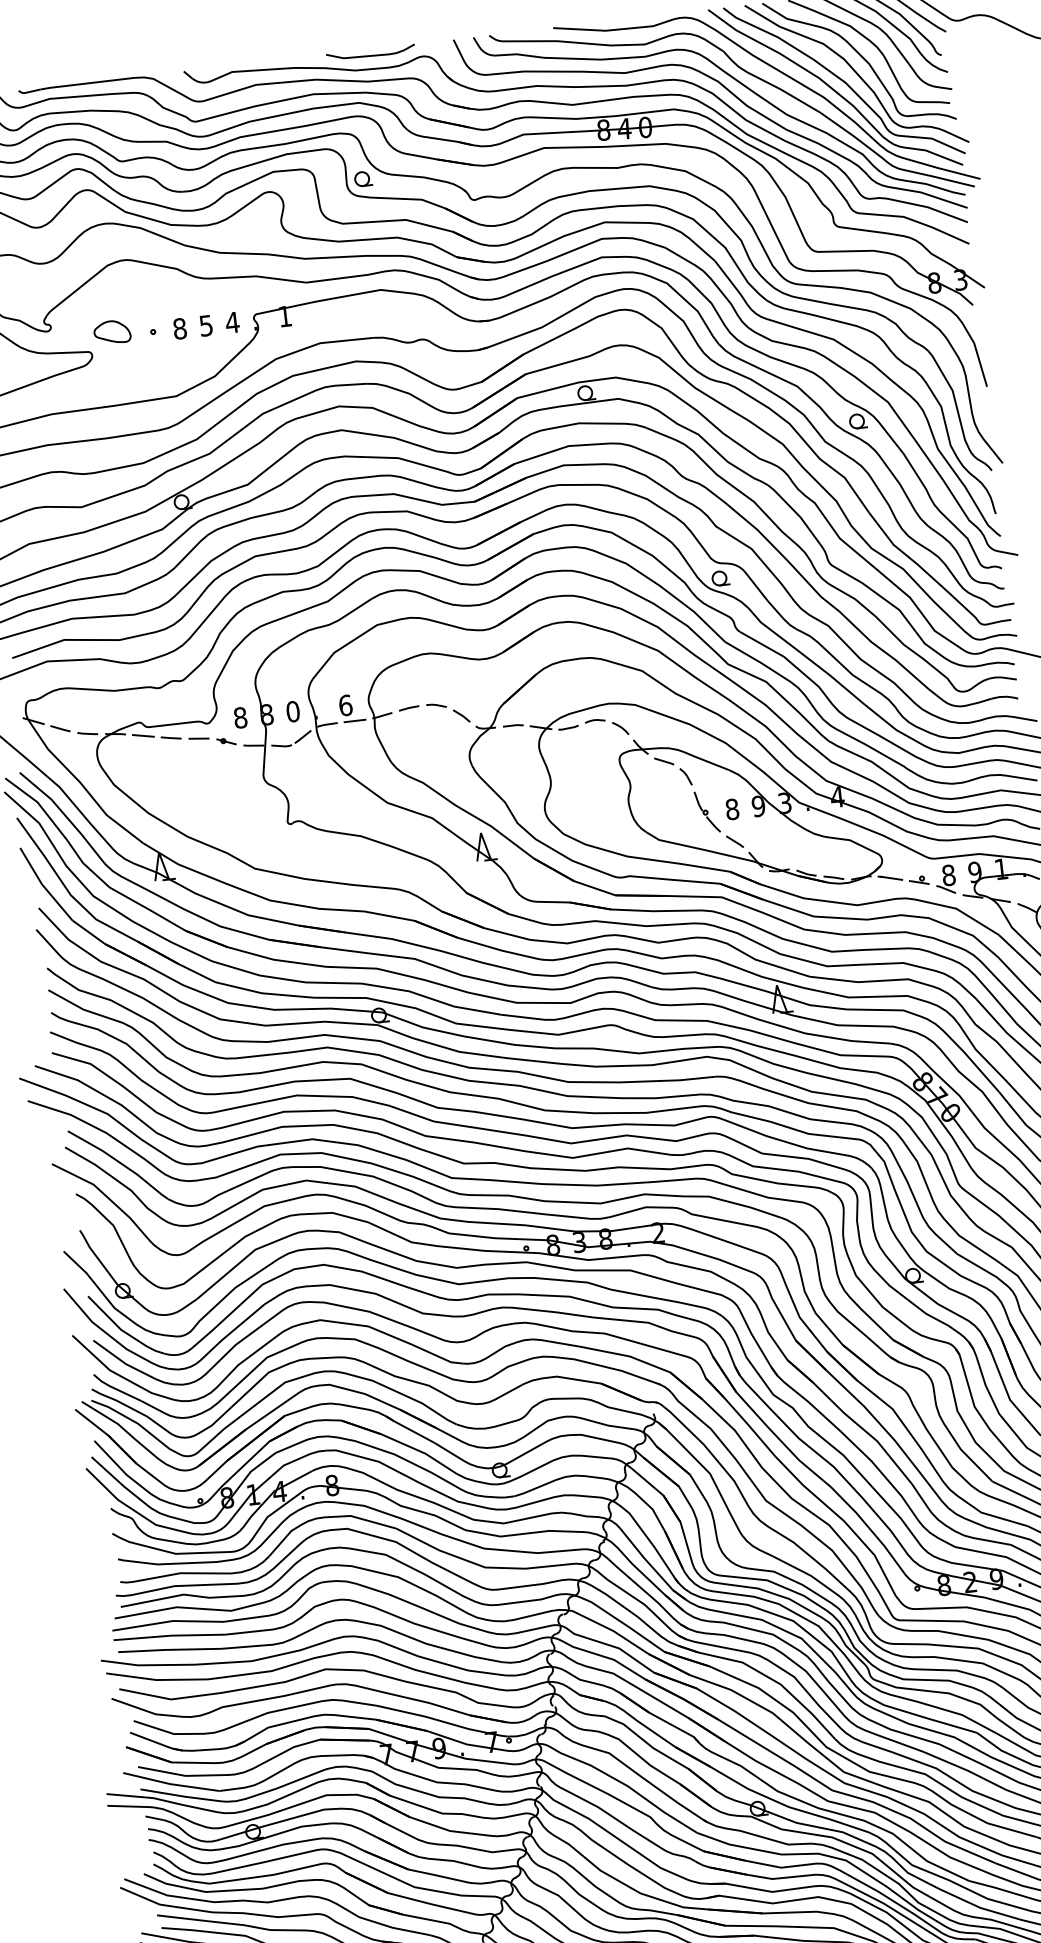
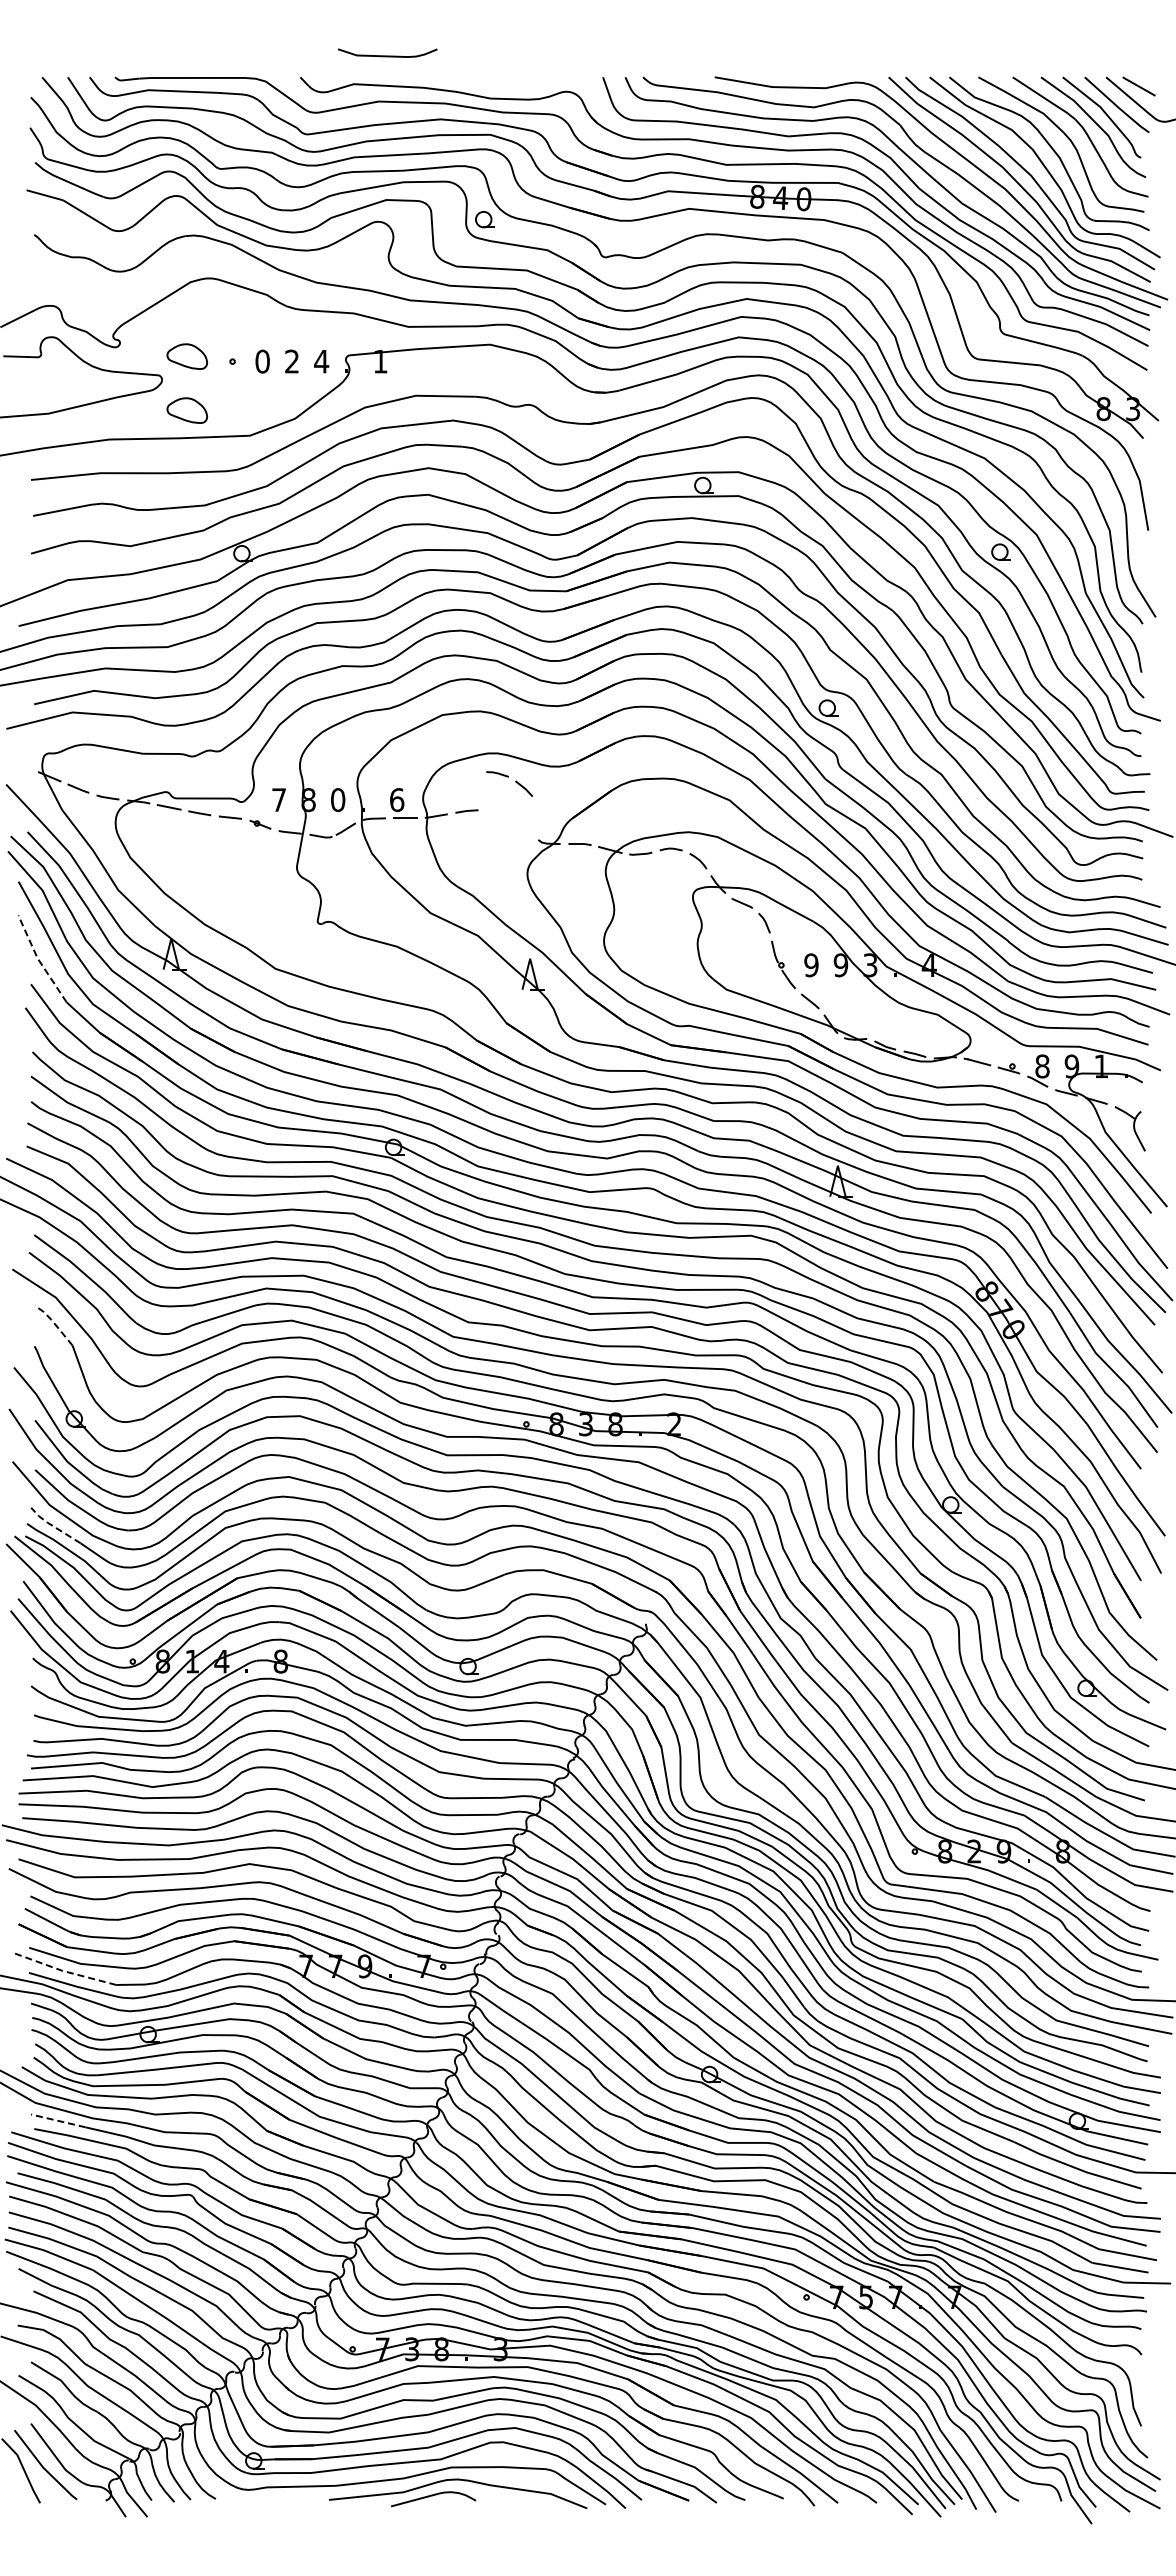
curve: (370, 55) -> (387, 55), moved
text: (205, 325) -> (291, 361), 5 -> 2
text: (179, 328) -> (262, 361), 8 -> 0
part: (118, 380) -> (187, 410), added
part: (446, 707) -> (508, 777), moved
text: (240, 718) -> (279, 800), 8 -> 7
text: (732, 809) -> (811, 965), 8 -> 9
line: (42, 886) -> (38, 960), solid -> dashed
line: (95, 1207) -> (54, 1323), solid -> dashed
line: (115, 1388) -> (53, 1526), solid -> dashed
line: (170, 1783) -> (62, 1970), solid -> dashed
line: (181, 1917) -> (57, 2120), solid -> dashed

